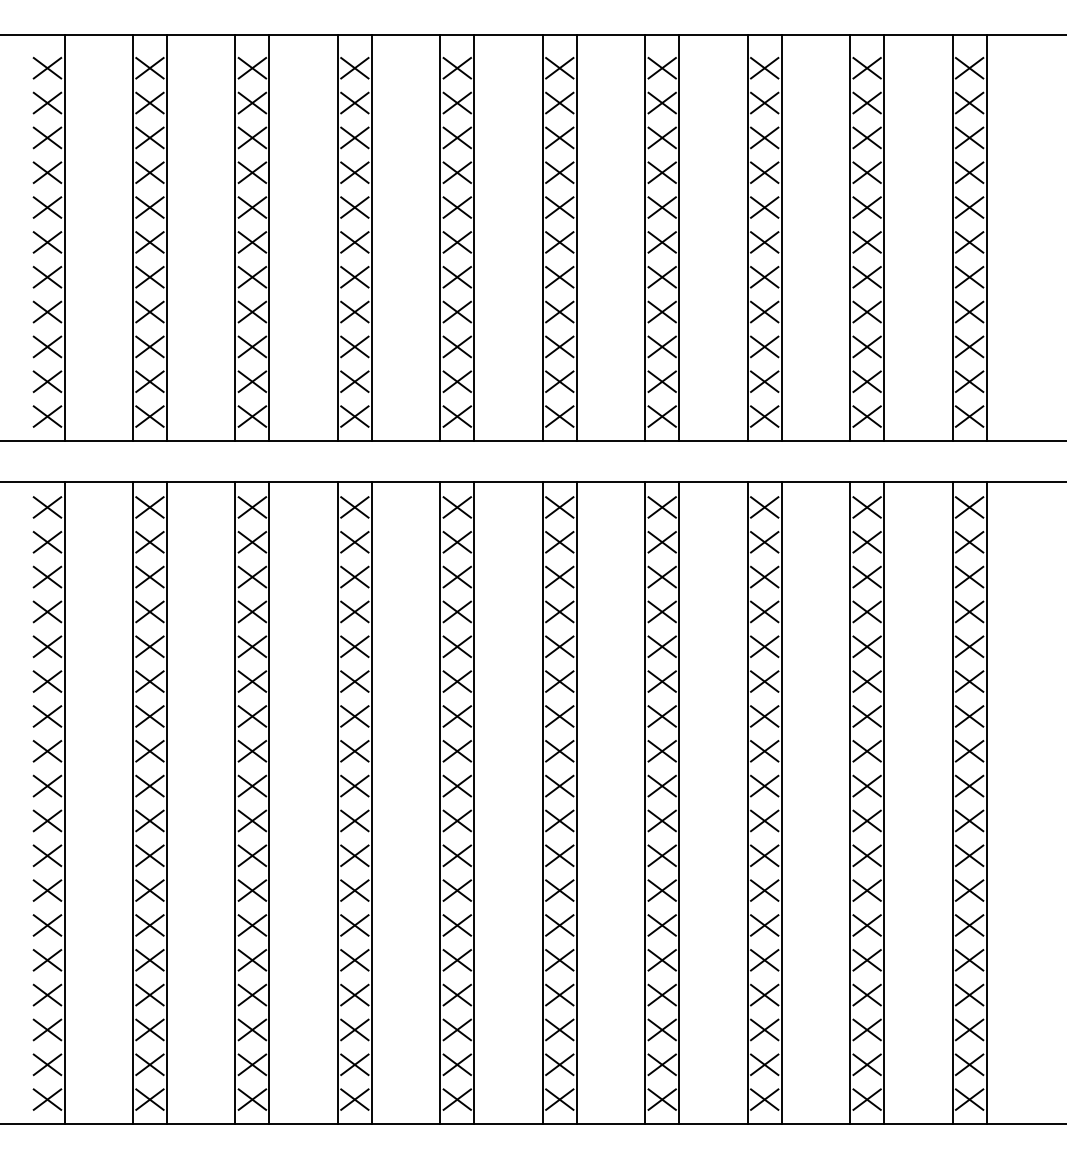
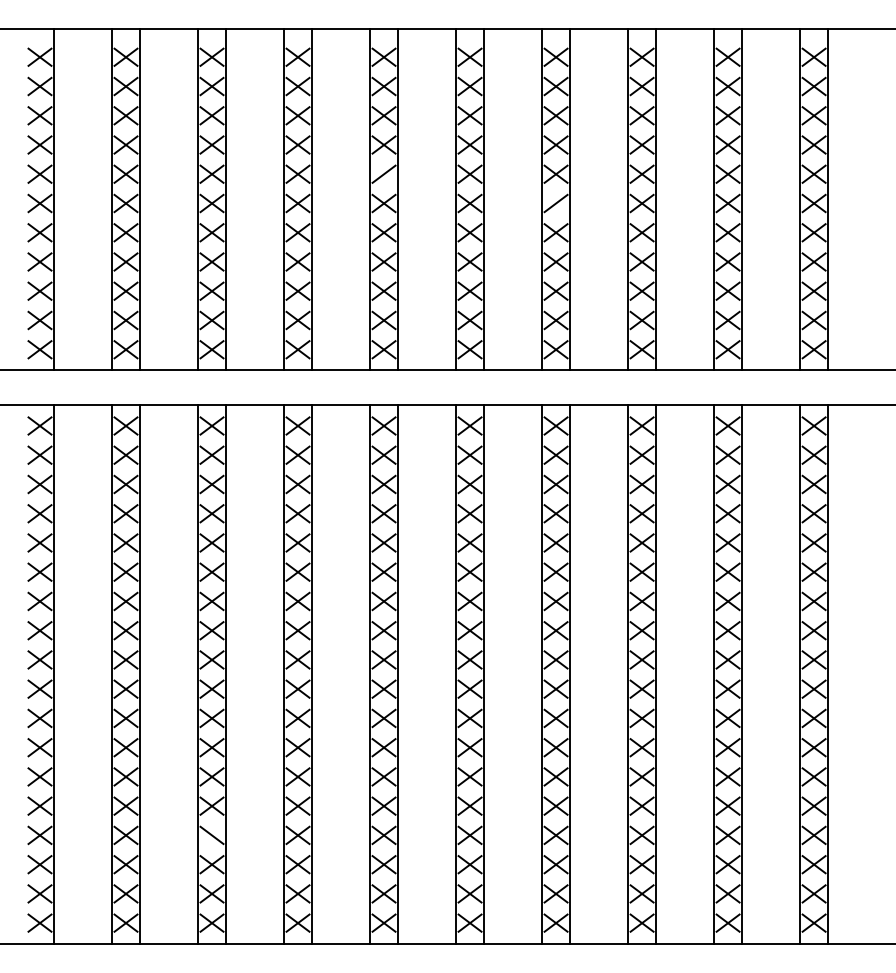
line: (456, 207) -> (383, 174), removed
line: (661, 242) -> (555, 203), removed
line: (252, 994) -> (212, 834), removed

